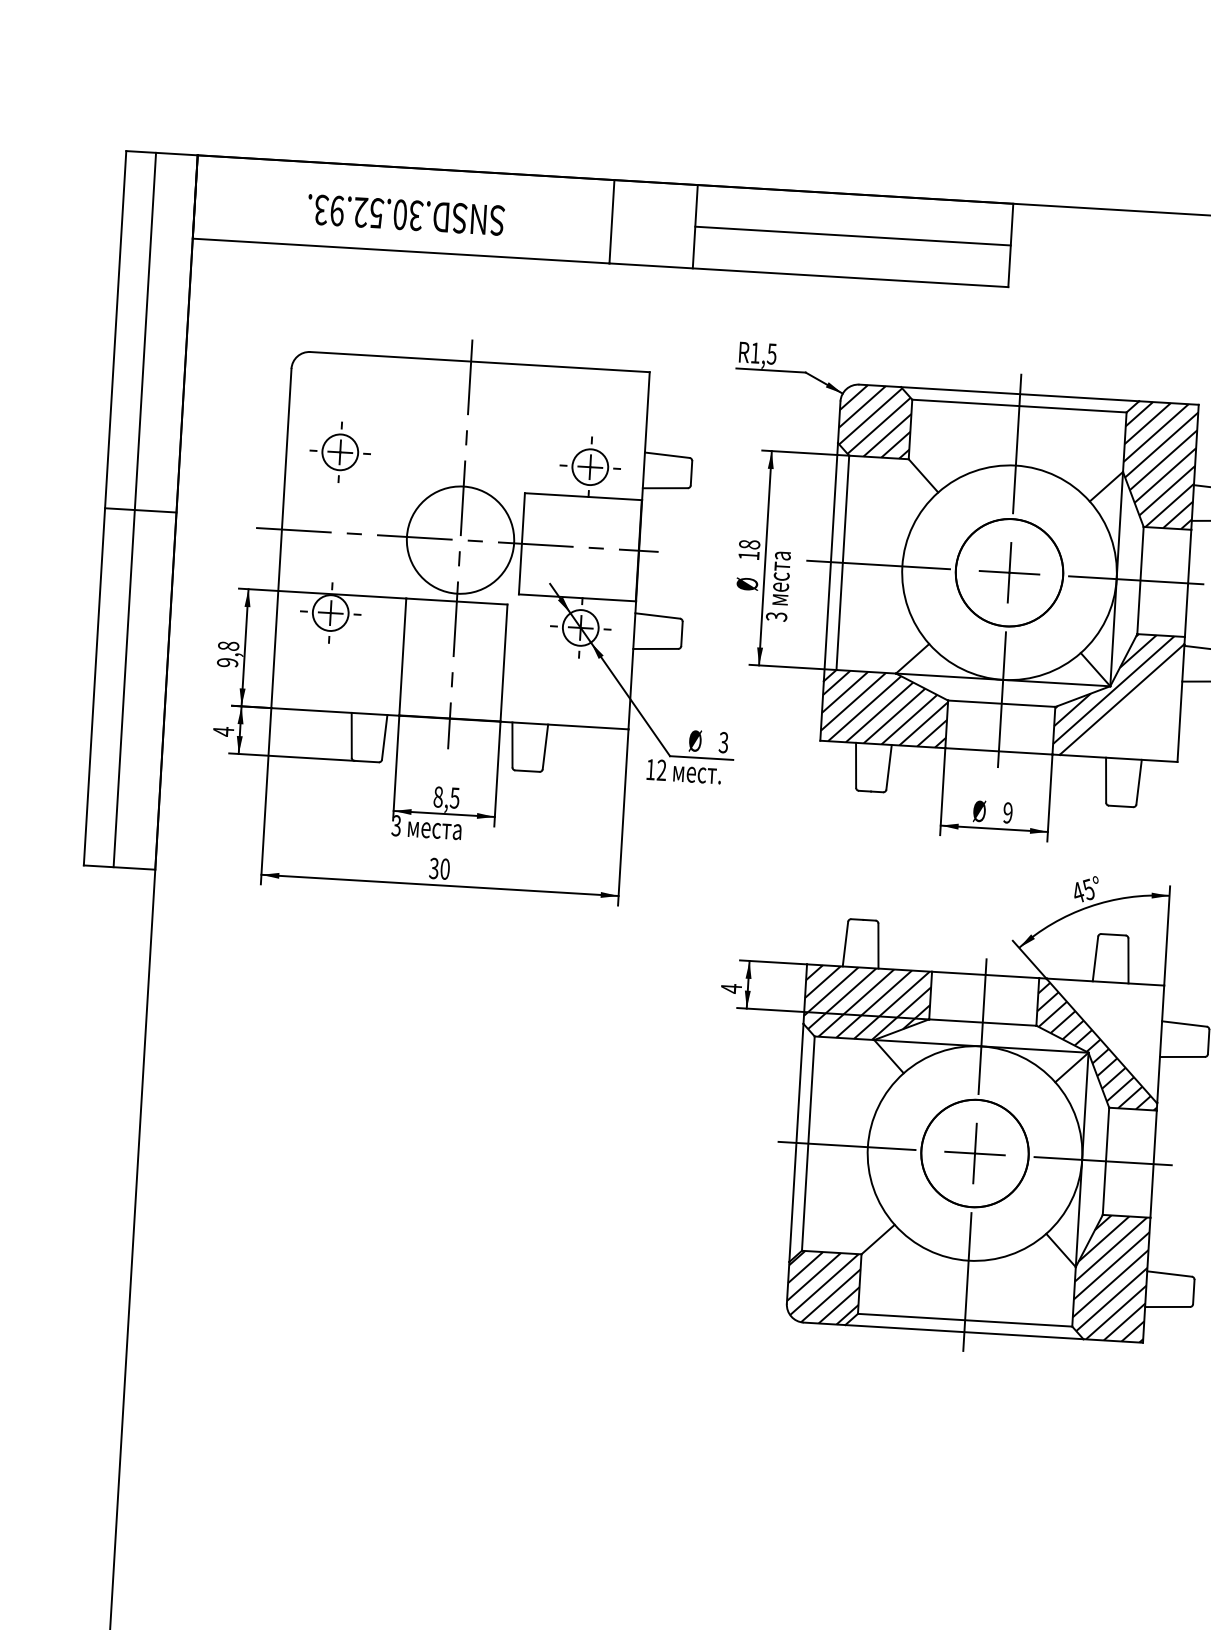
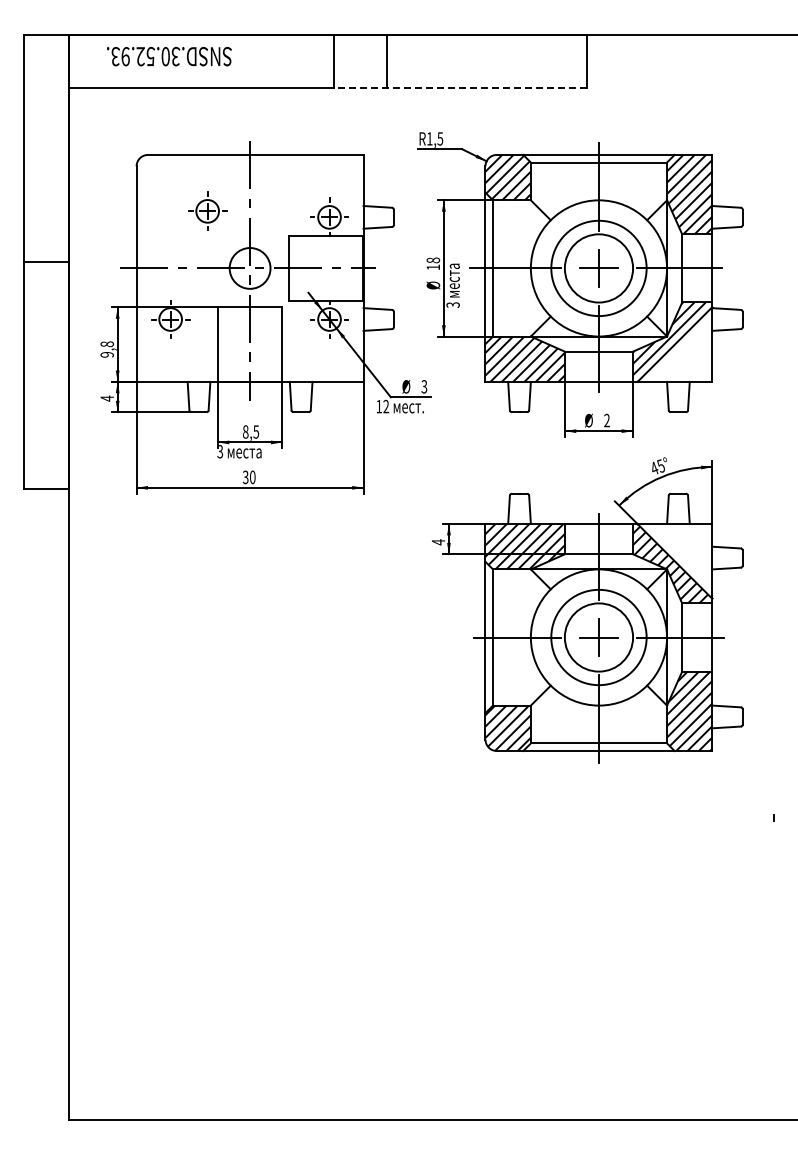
text: (406, 214) -> (169, 56), moved
line: (851, 236) -> (486, 61), removed
line: (808, 275) -> (460, 87), solid -> dashed
part: (340, 450) -> (207, 210), moved
line: (134, 509) -> (42, 261), removed
circle: (461, 540) -> (250, 268), size x0.6
circle: (1008, 572) -> (598, 268), size x1.4
text: (1007, 812) -> (606, 420), 9 -> 2
circle: (974, 1153) -> (598, 637), size x1.4

